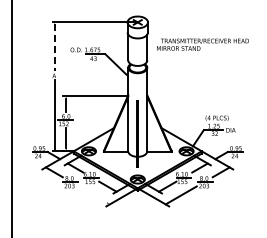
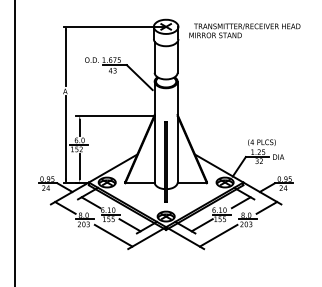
text: (202, 44) -> (244, 30), moved
line: (54, 47) -> (65, 57), dashed -> solid
line: (93, 195) -> (112, 235), added

